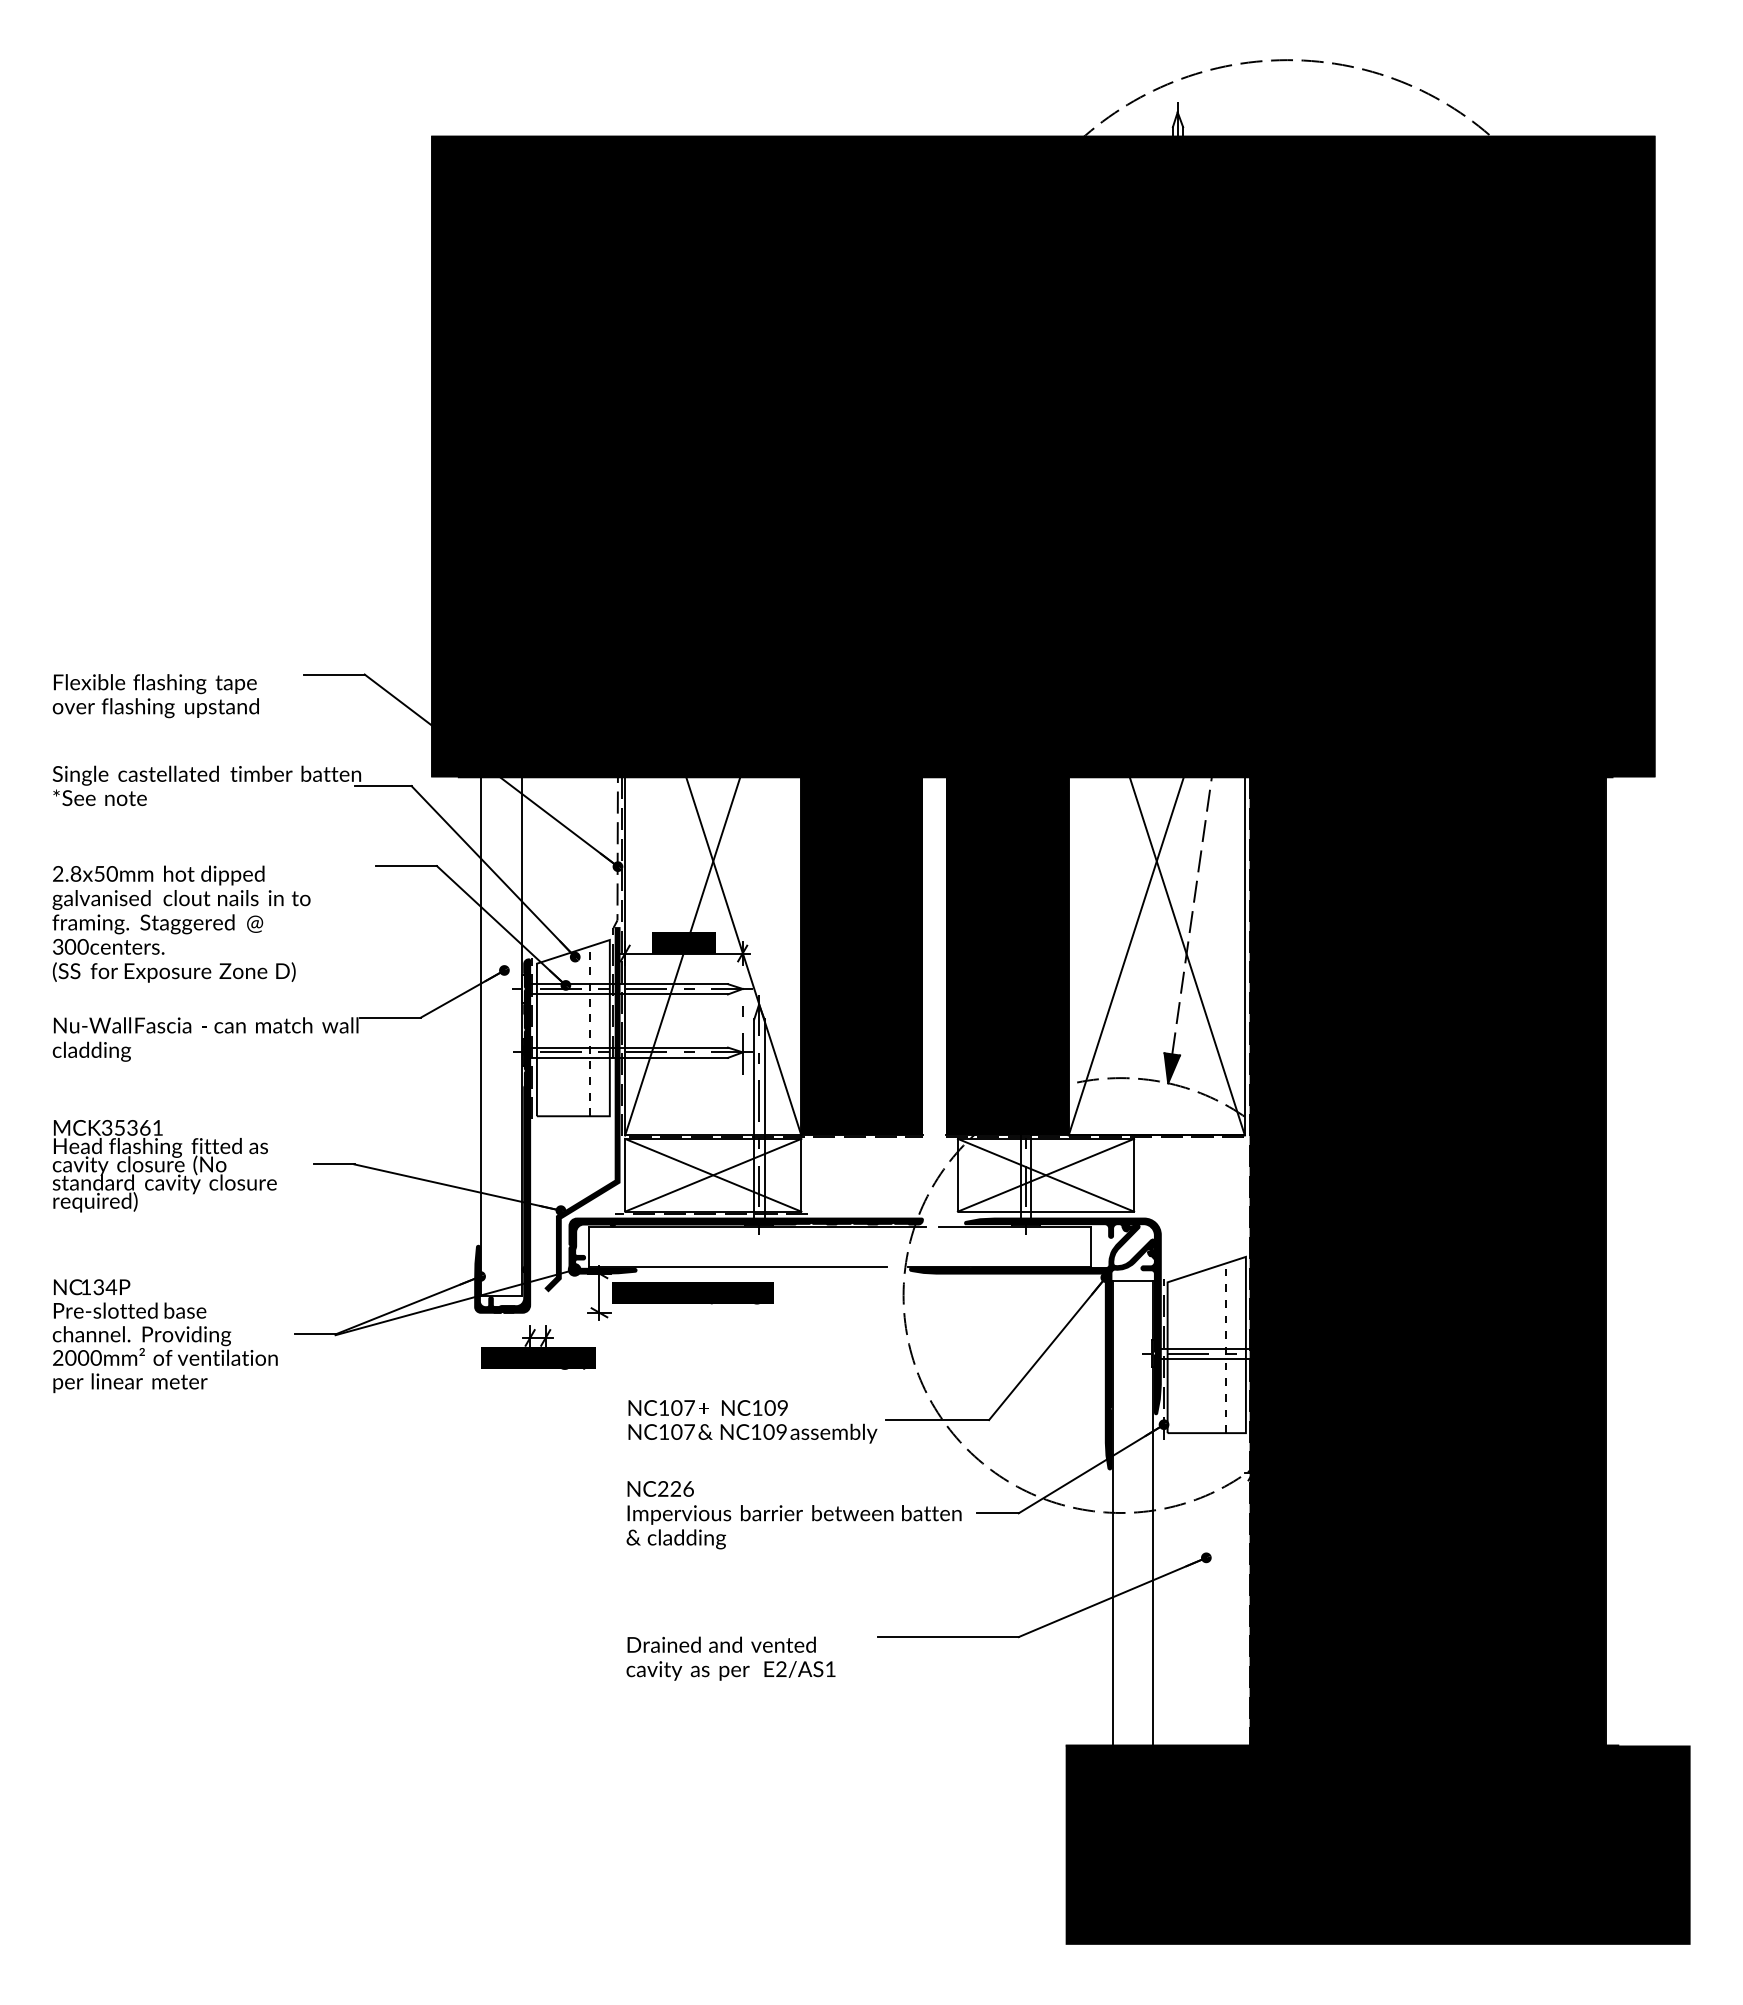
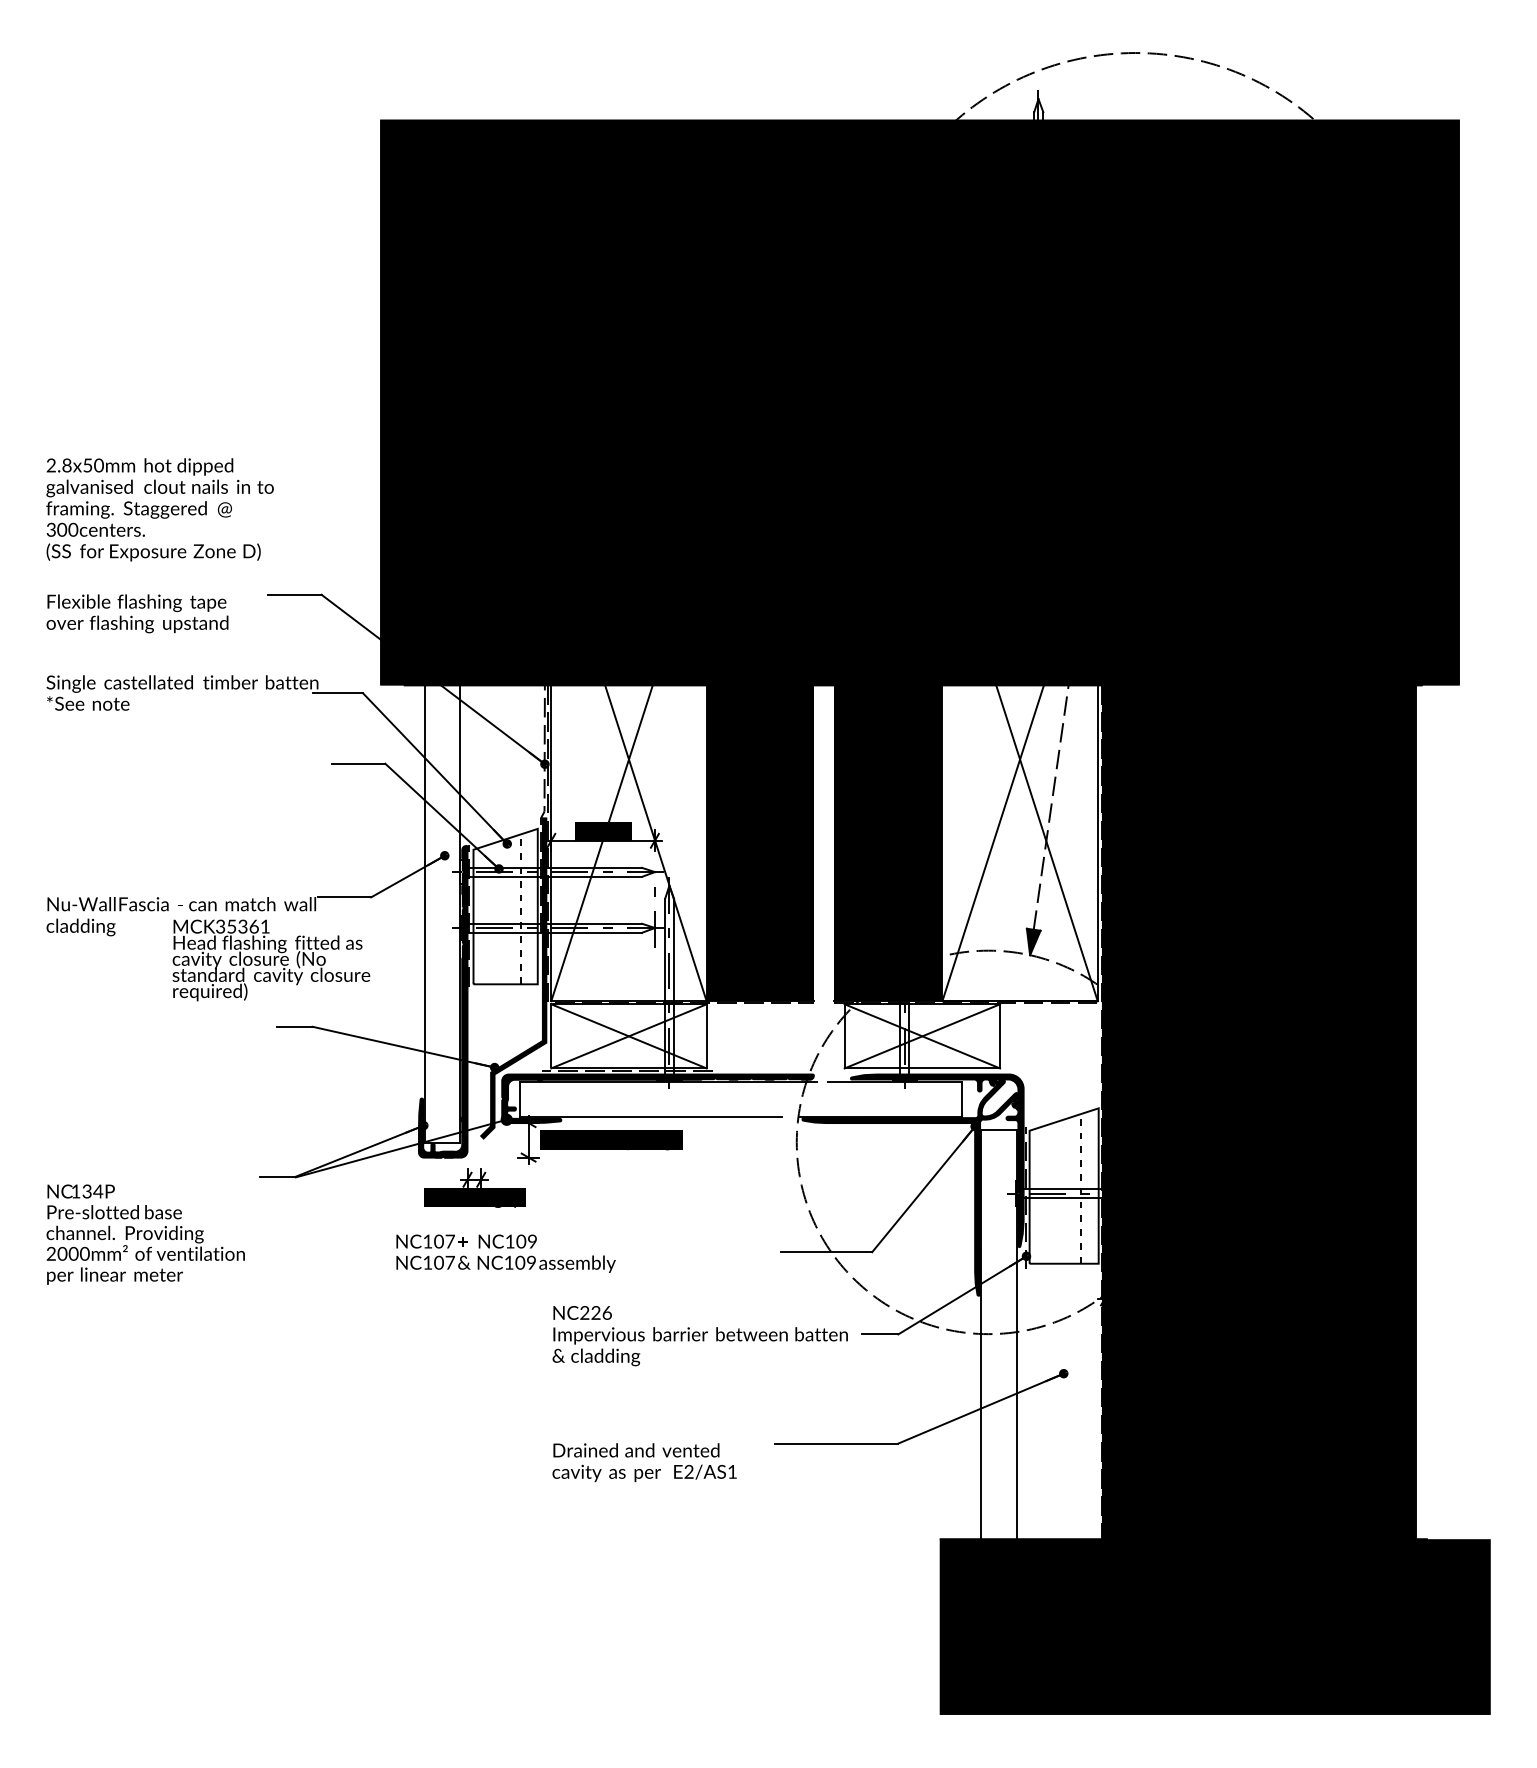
text: (181, 923) -> (160, 509), moved
text: (164, 1166) -> (271, 960), moved
text: (164, 1336) -> (145, 1234), moved
text: (752, 1421) -> (505, 1253), moved

